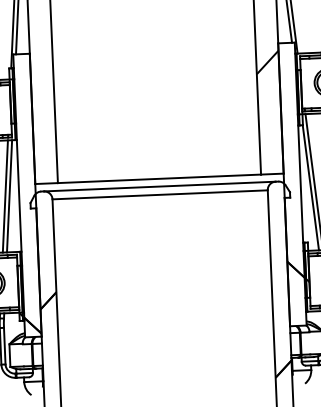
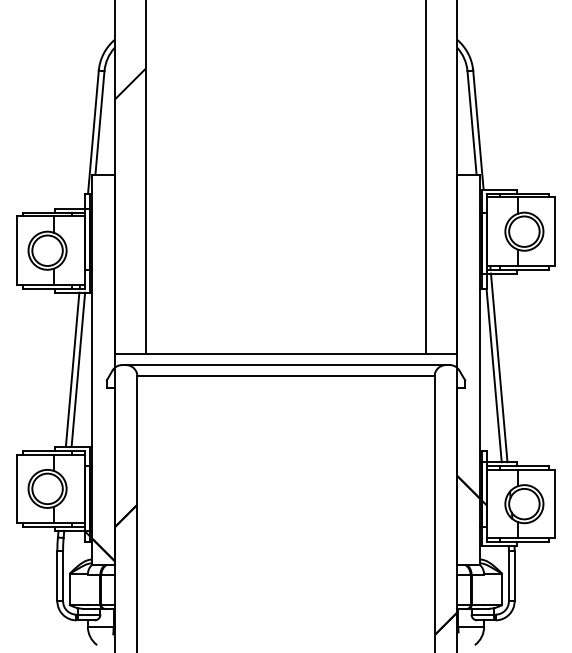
hatch: (267, 61) -> (441, 199), removed

